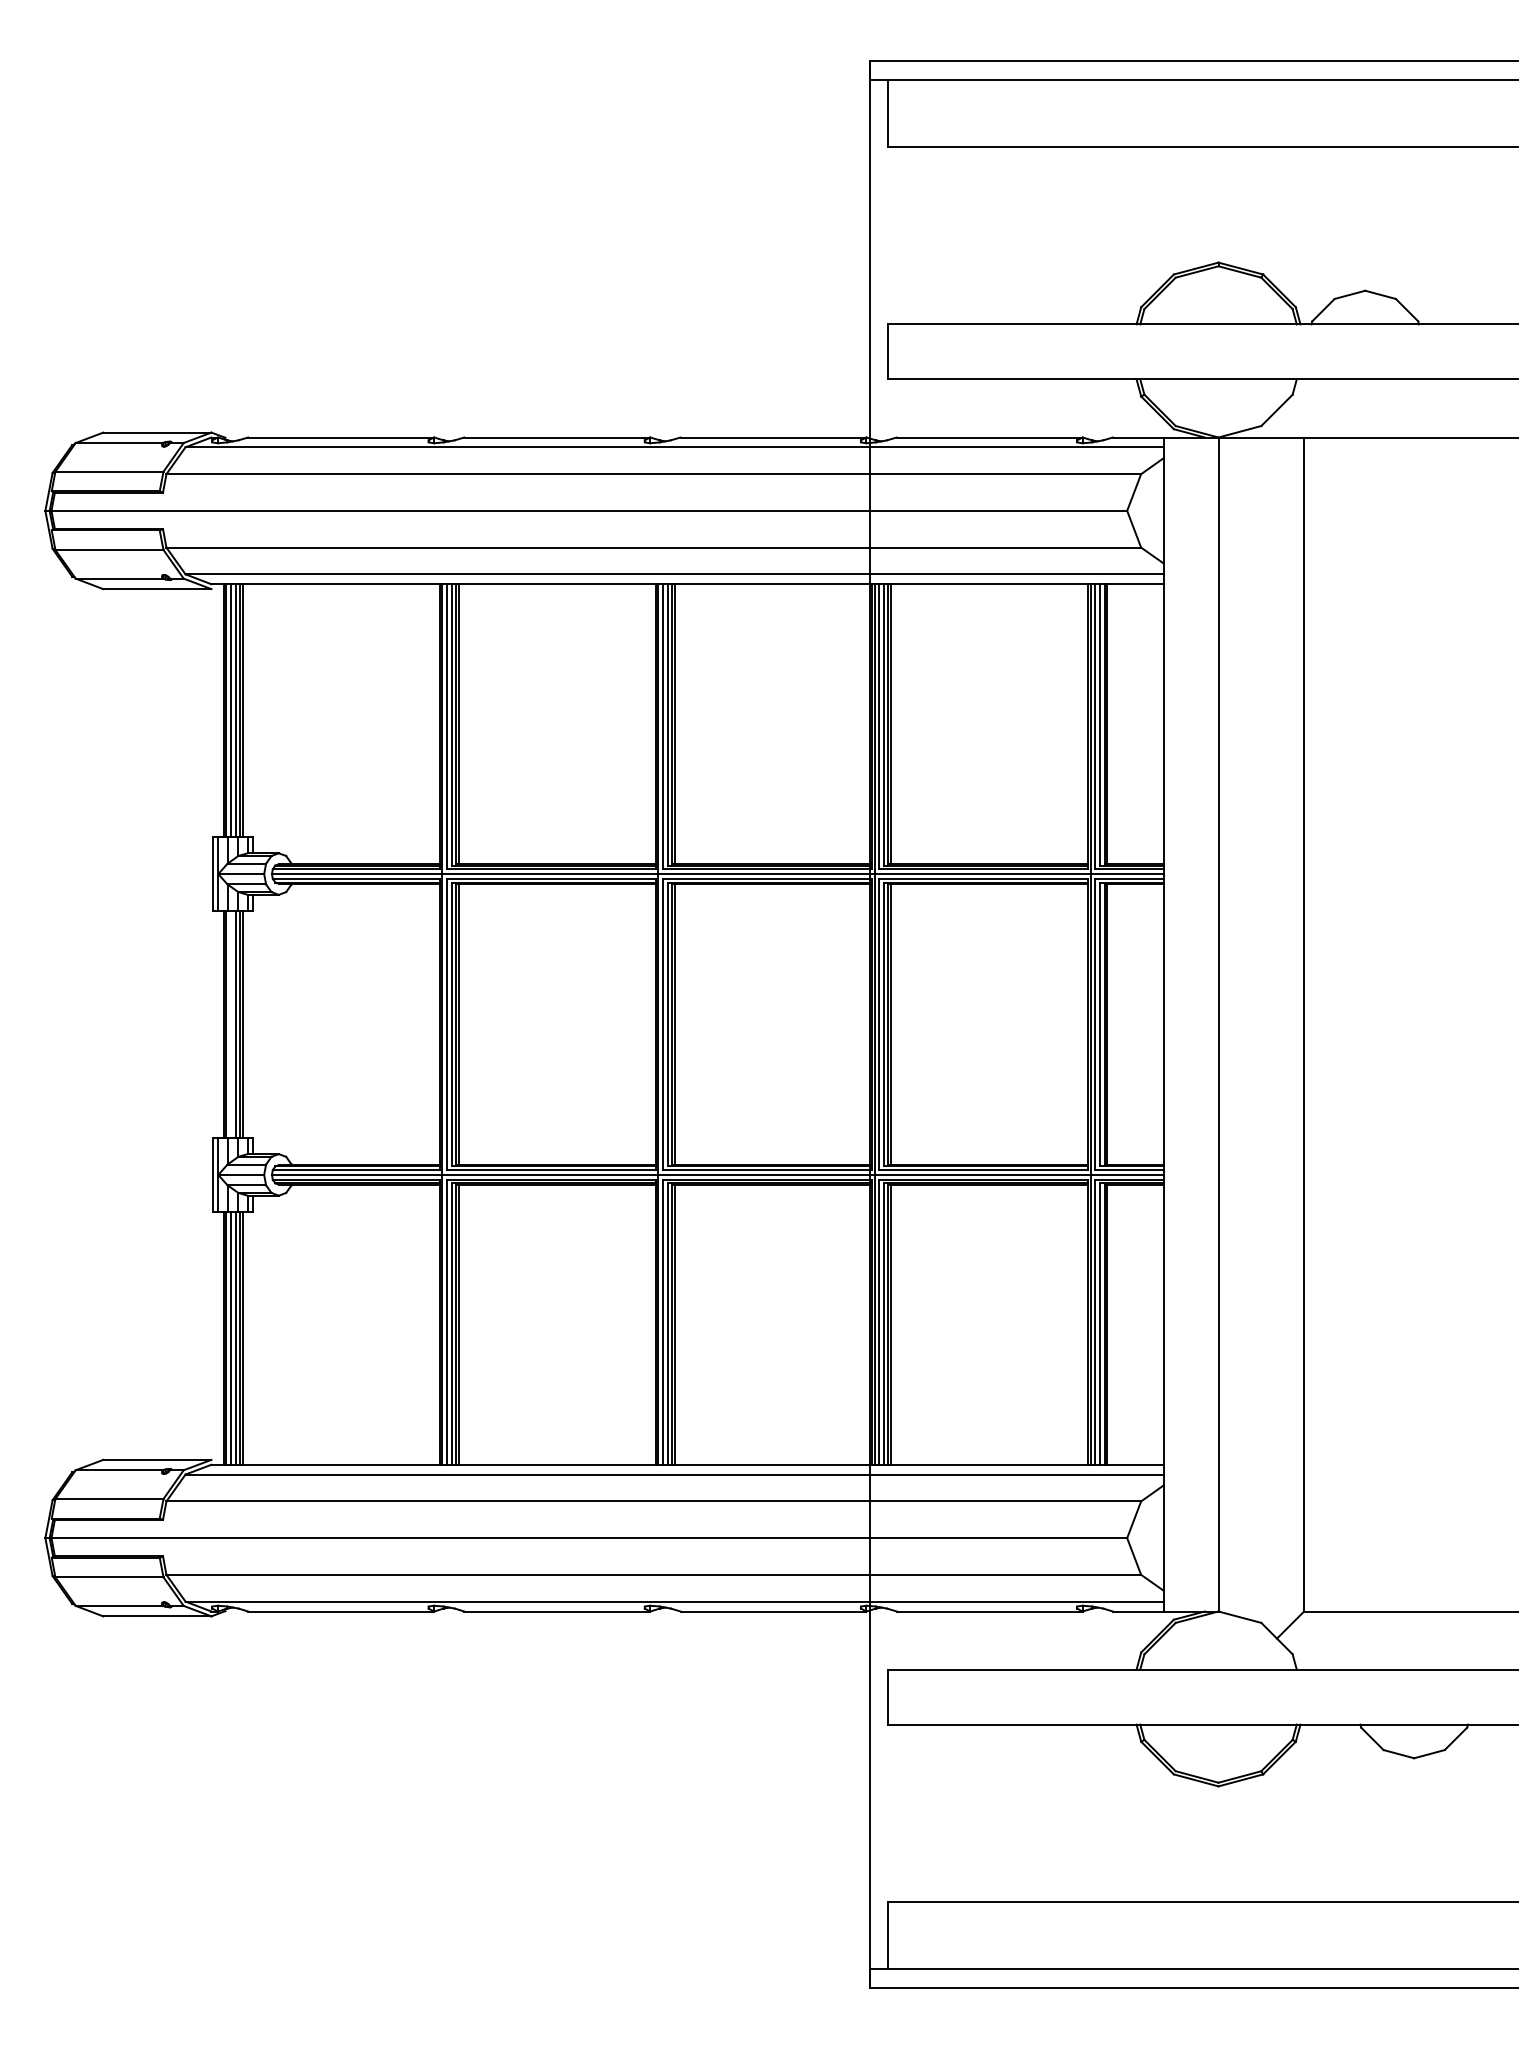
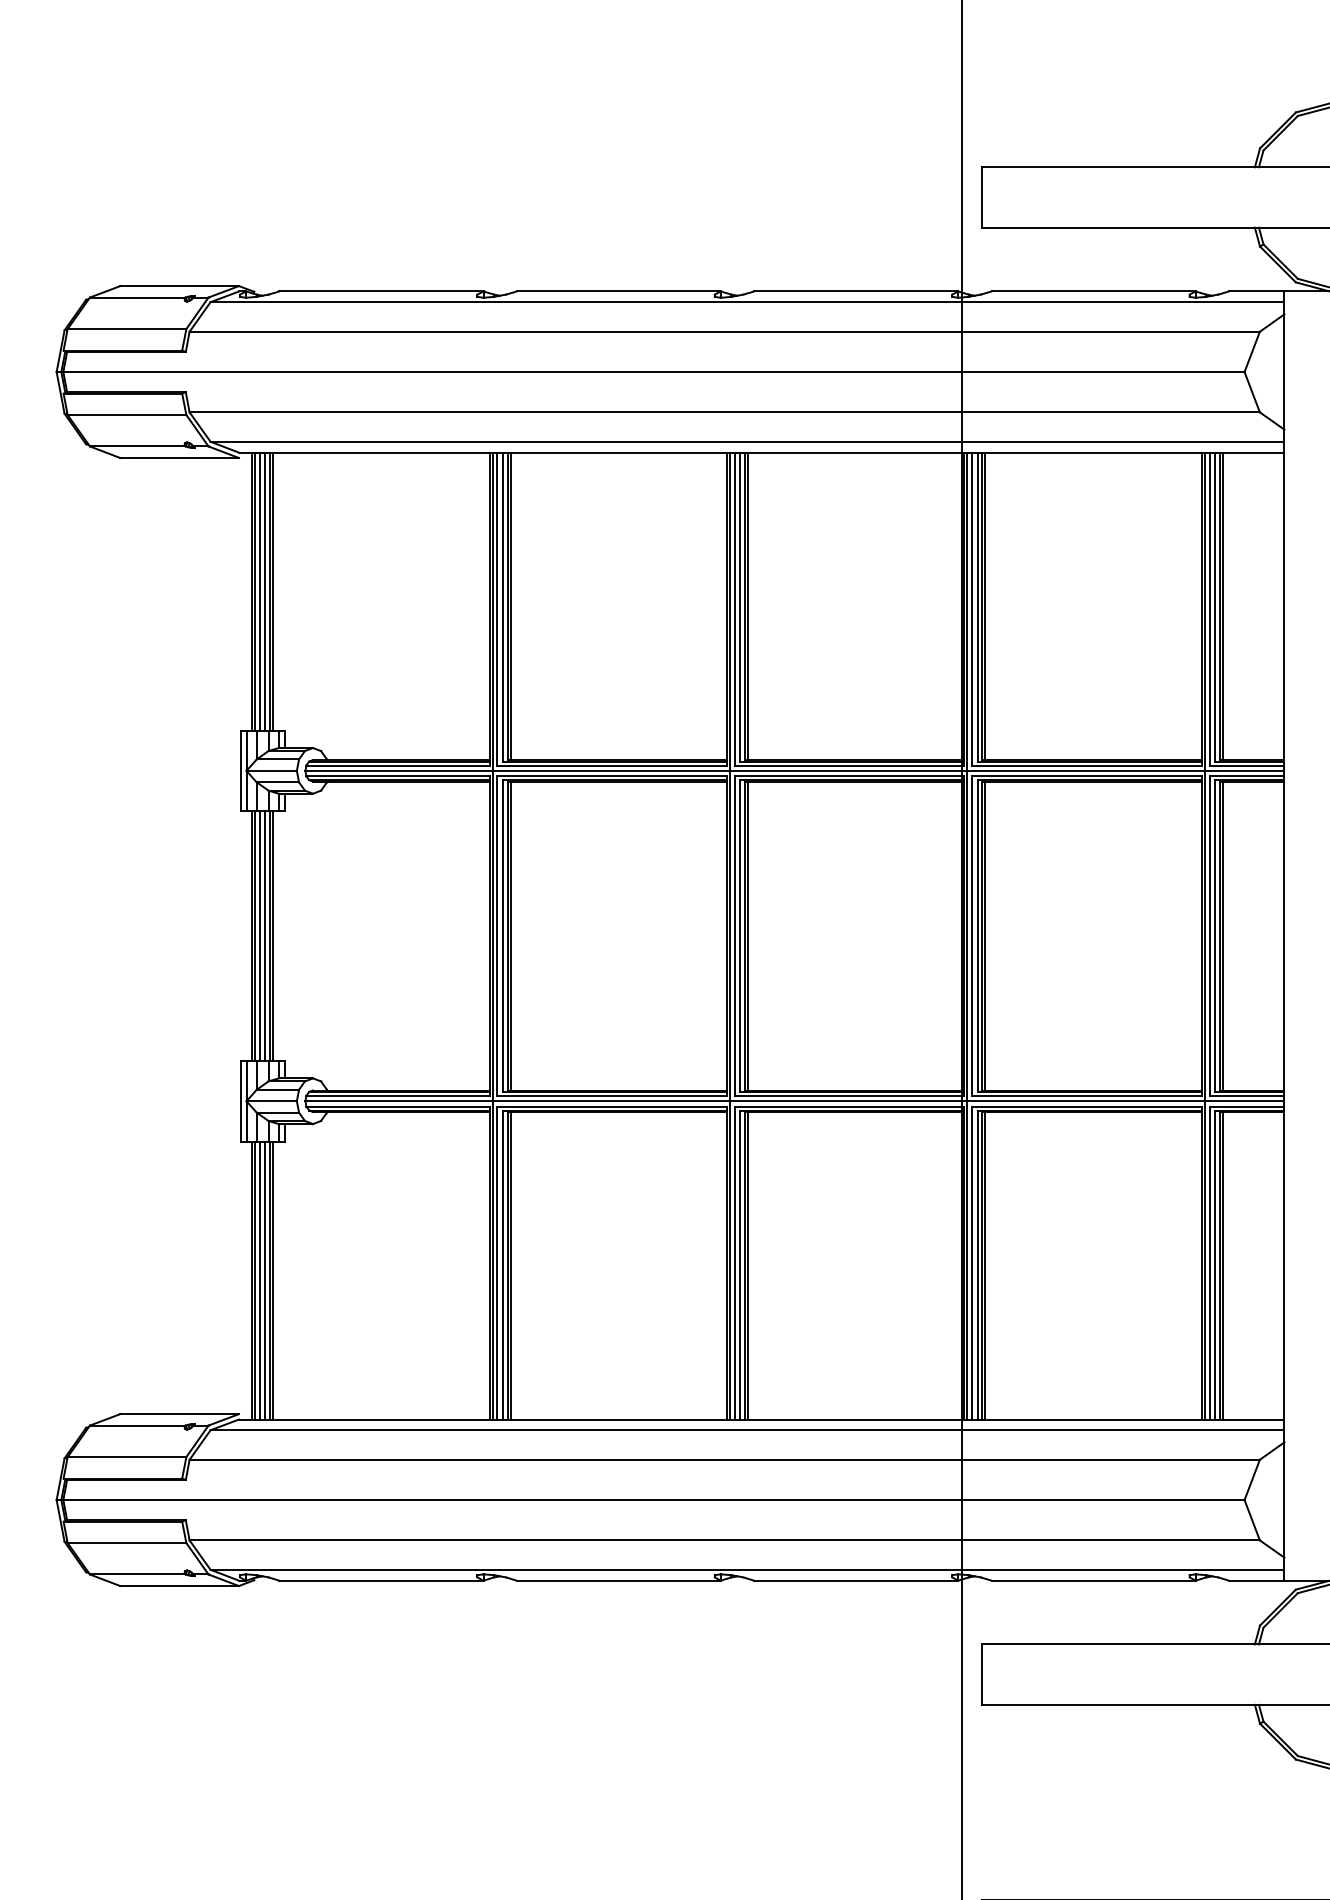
line: (230, 1024) -> (259, 936), added

